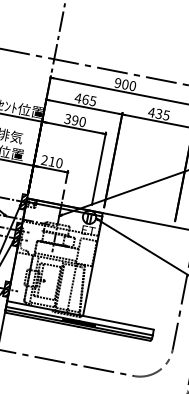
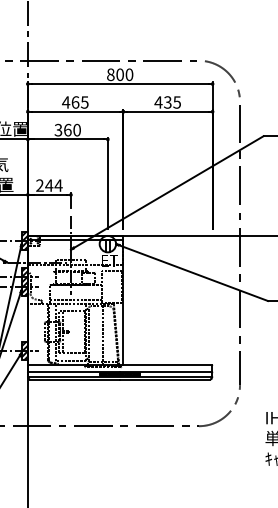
text: (117, 82) -> (110, 74), 900 -> 800
text: (75, 119) -> (67, 129), 390 -> 360
text: (55, 162) -> (53, 185), 210 -> 244

